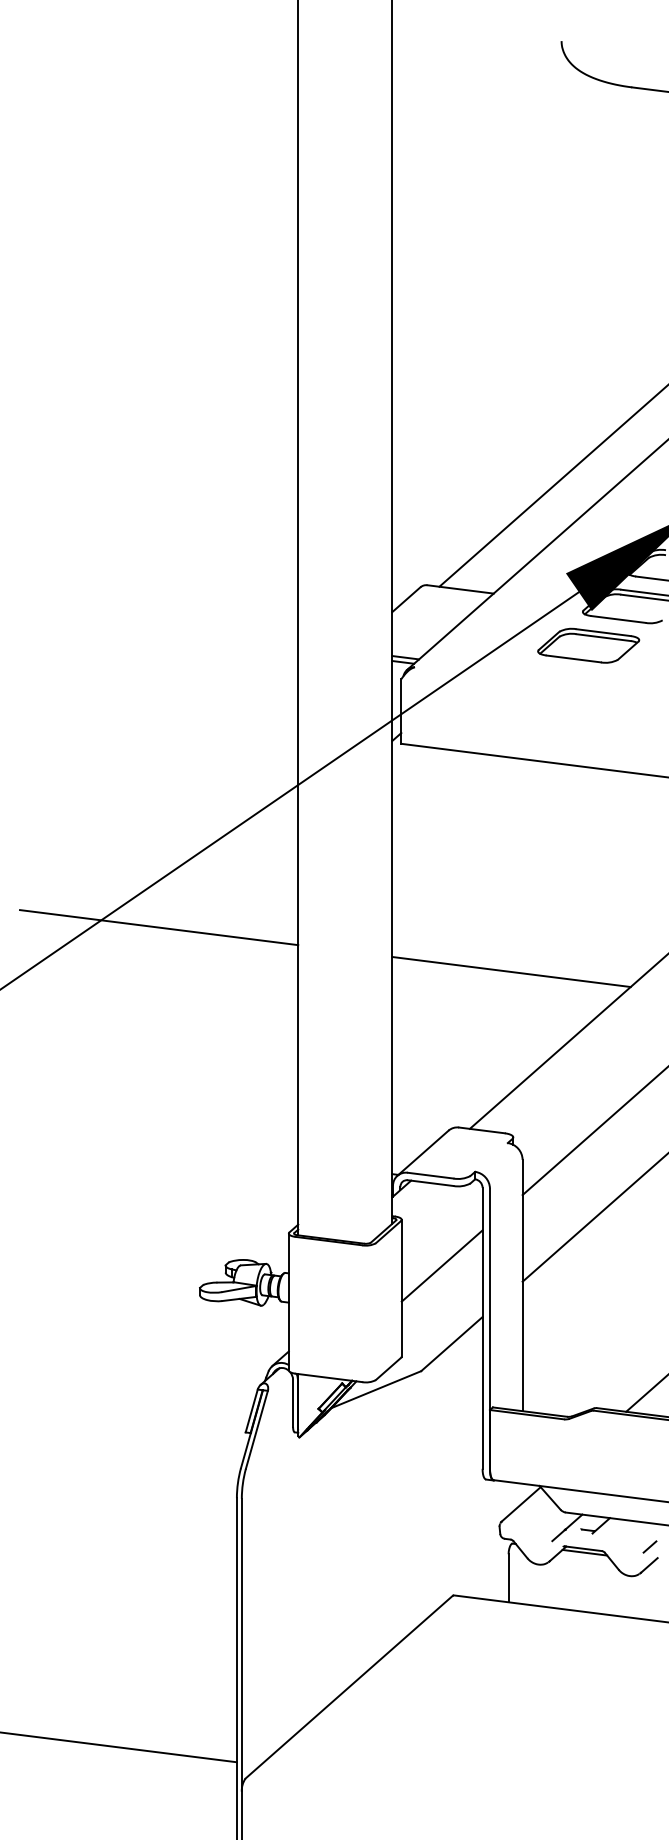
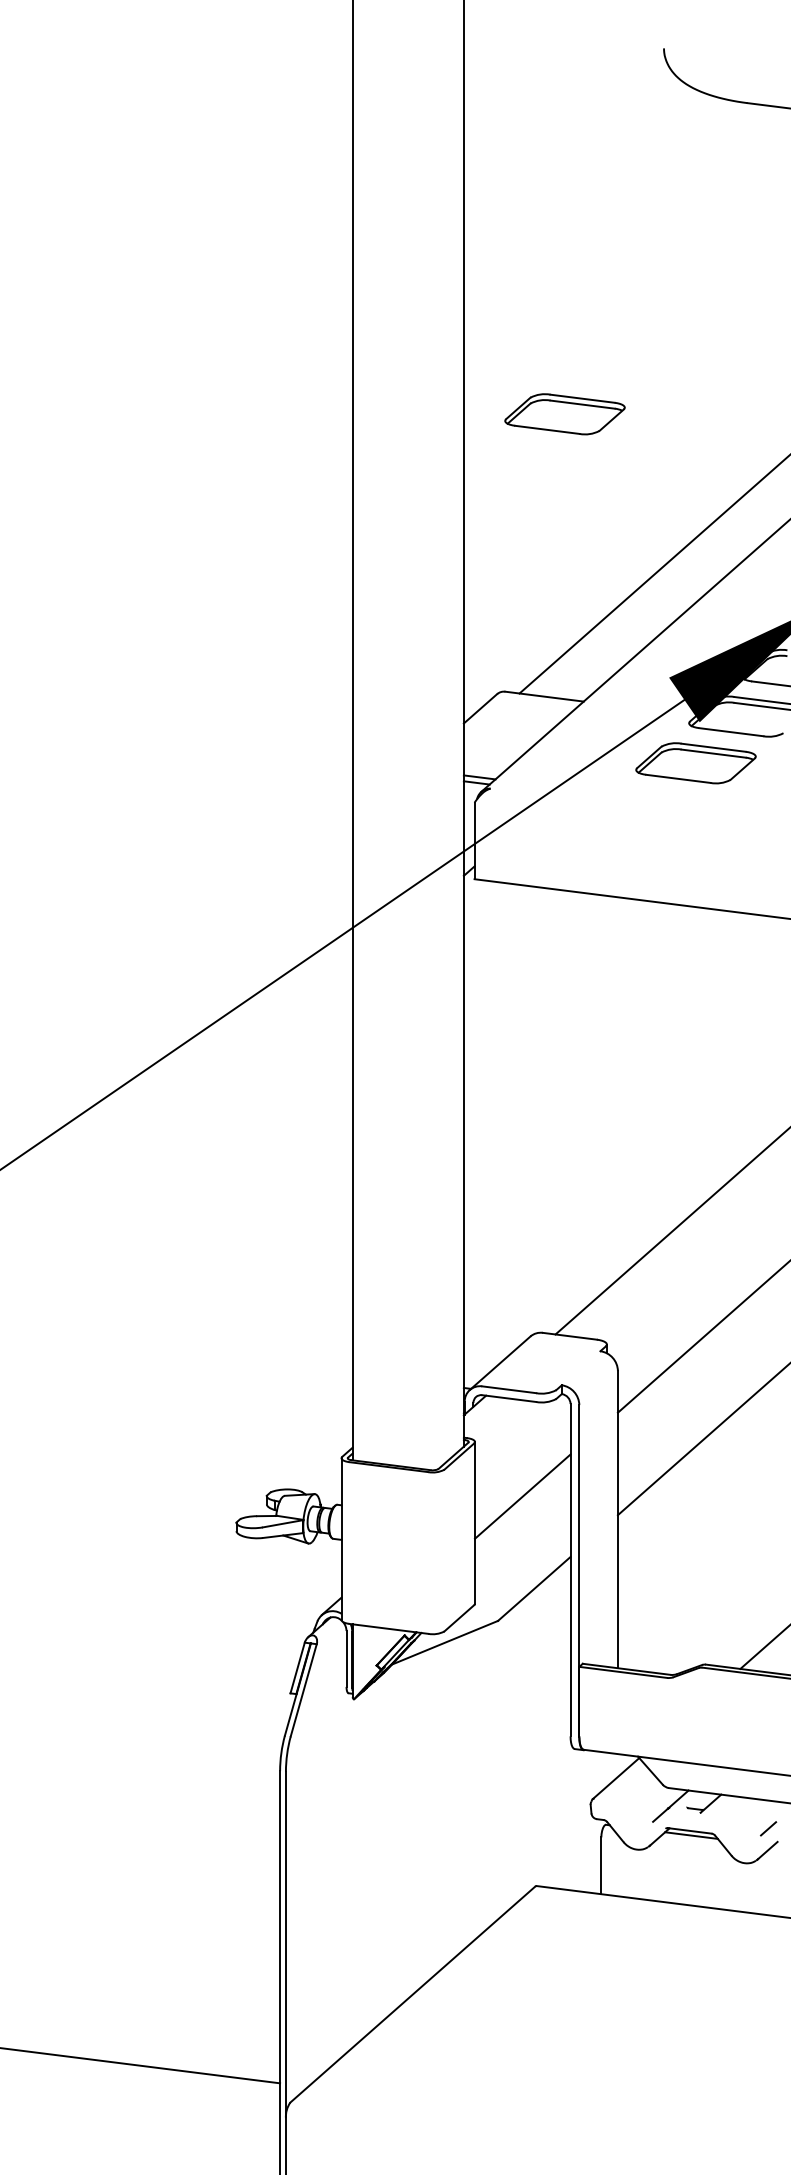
part: (477, 350) -> (564, 414), added
line: (158, 927) -> (187, 1096), removed
line: (511, 971) -> (604, 1148), removed

